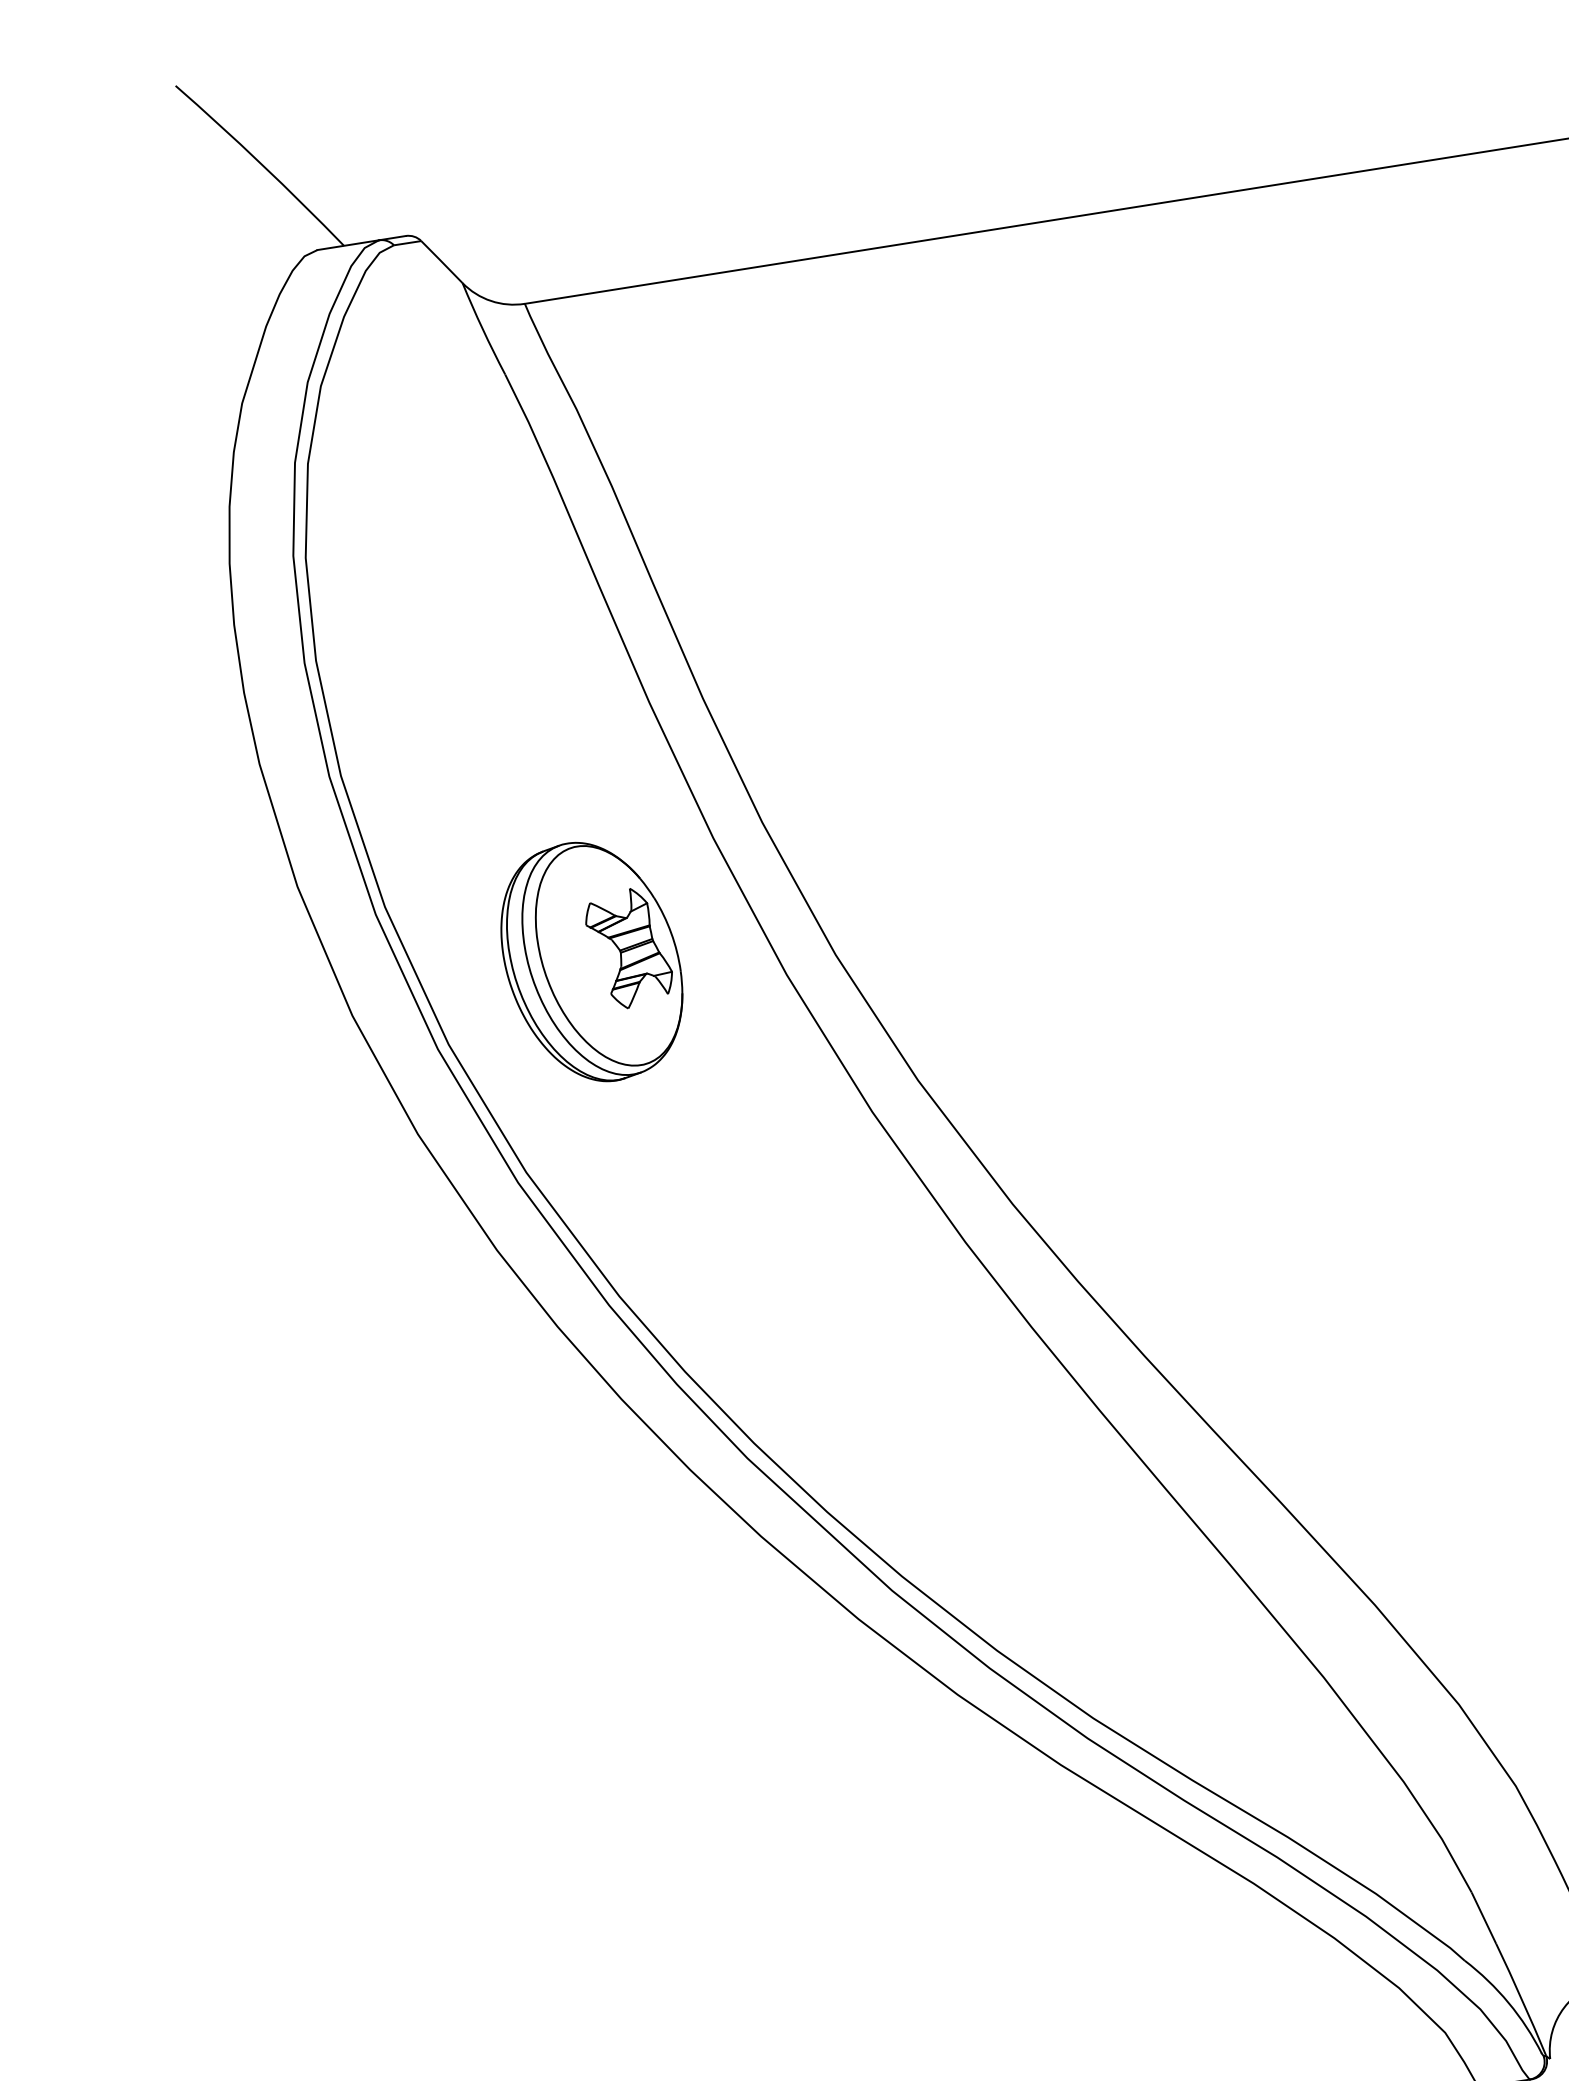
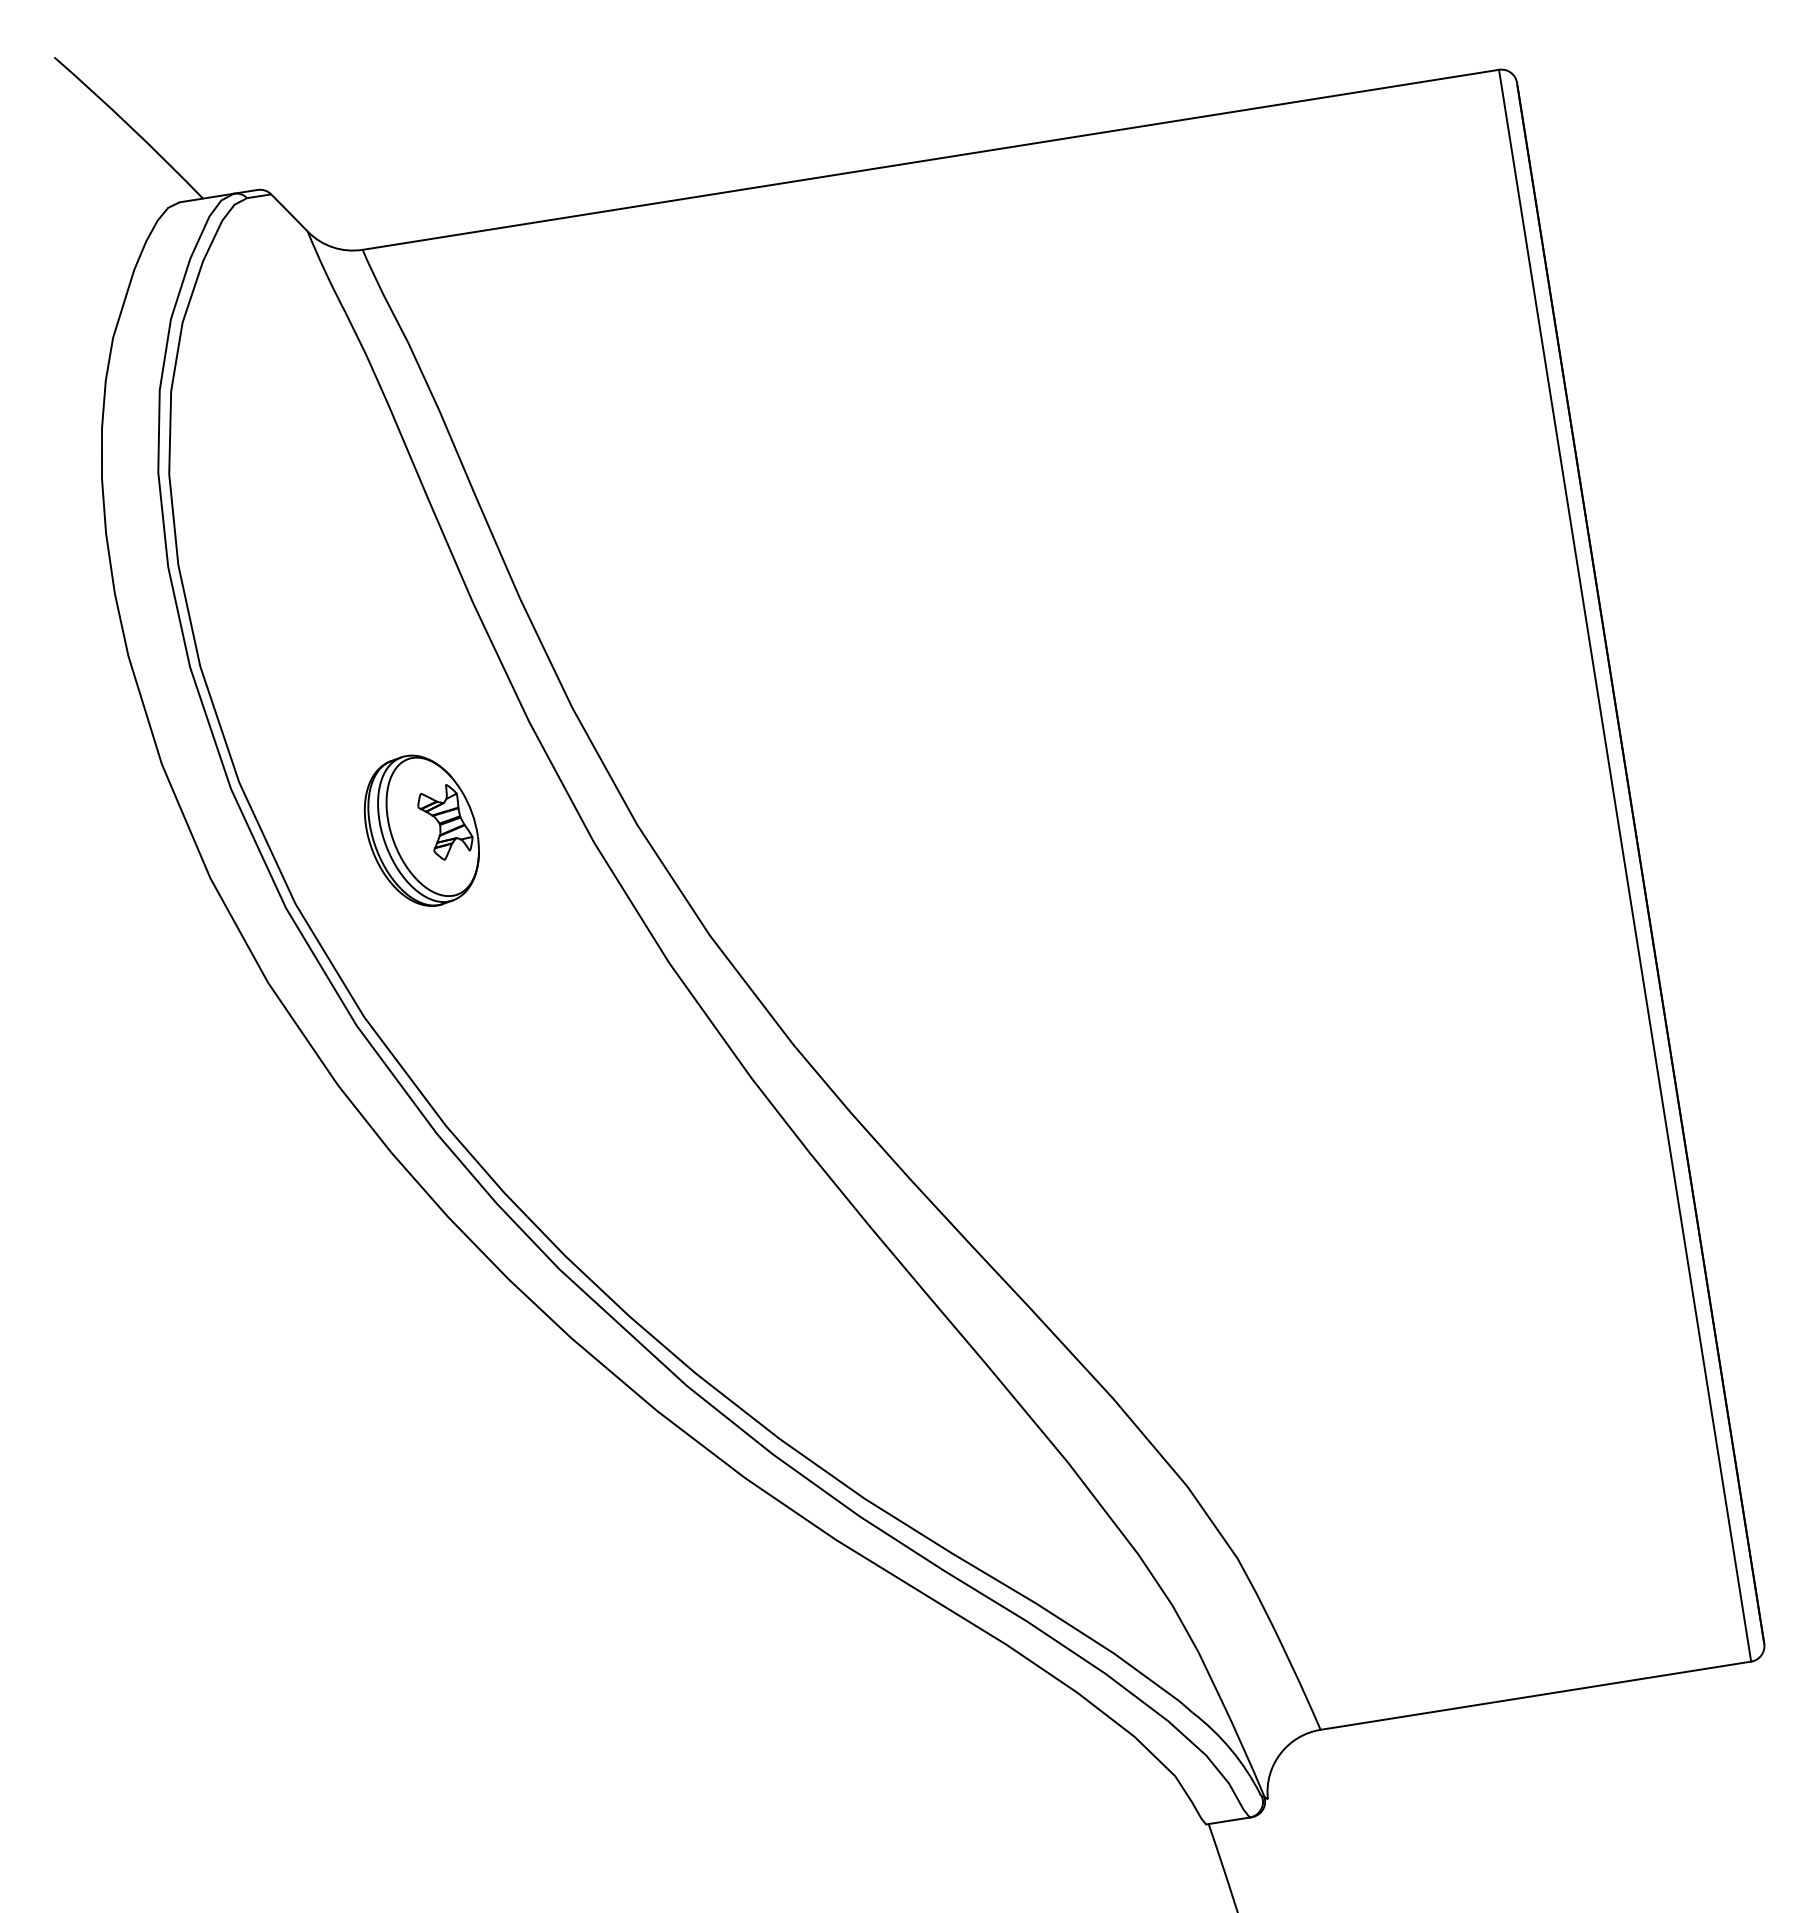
part: (591, 961) -> (421, 830), size x0.71

